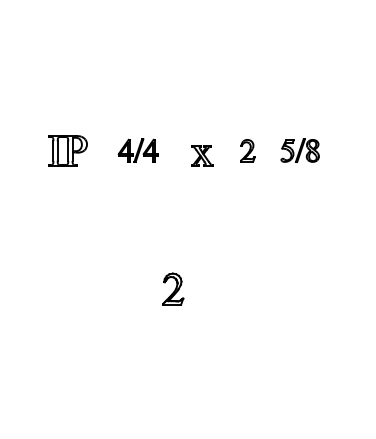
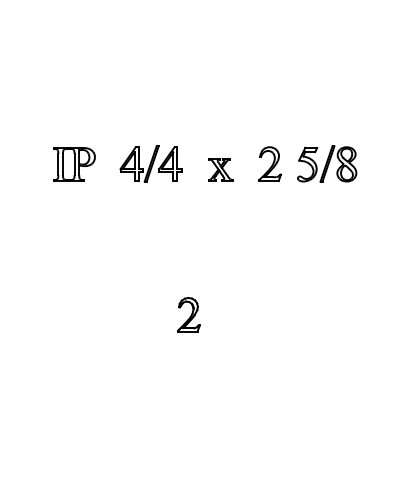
part: (137, 150) -> (150, 163), size x1.43
part: (247, 150) -> (269, 163), size x1.43
part: (300, 150) -> (327, 163), size x1.43

